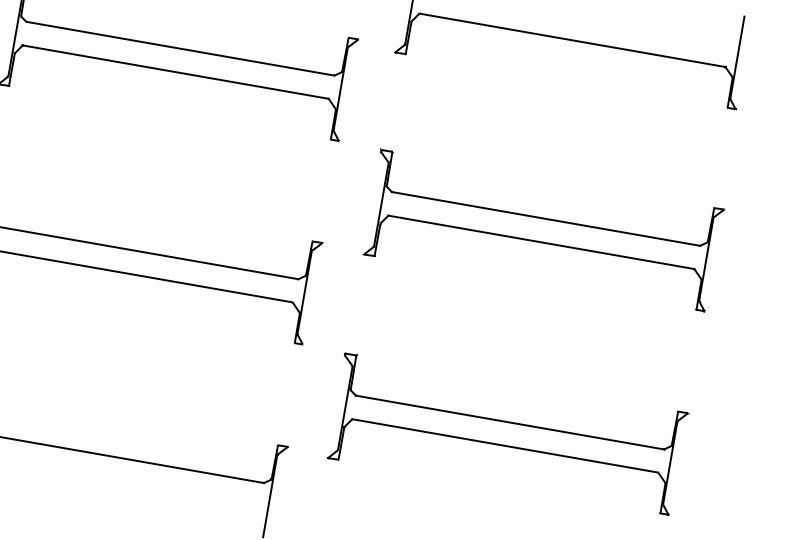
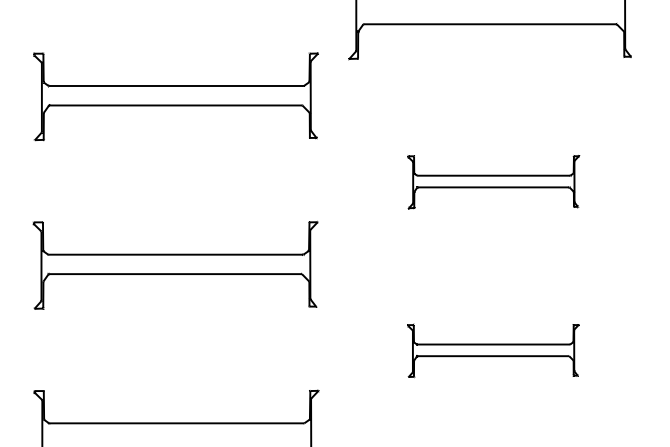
part: (543, 230) -> (493, 181), size x0.6
part: (507, 434) -> (493, 350), size x0.6

